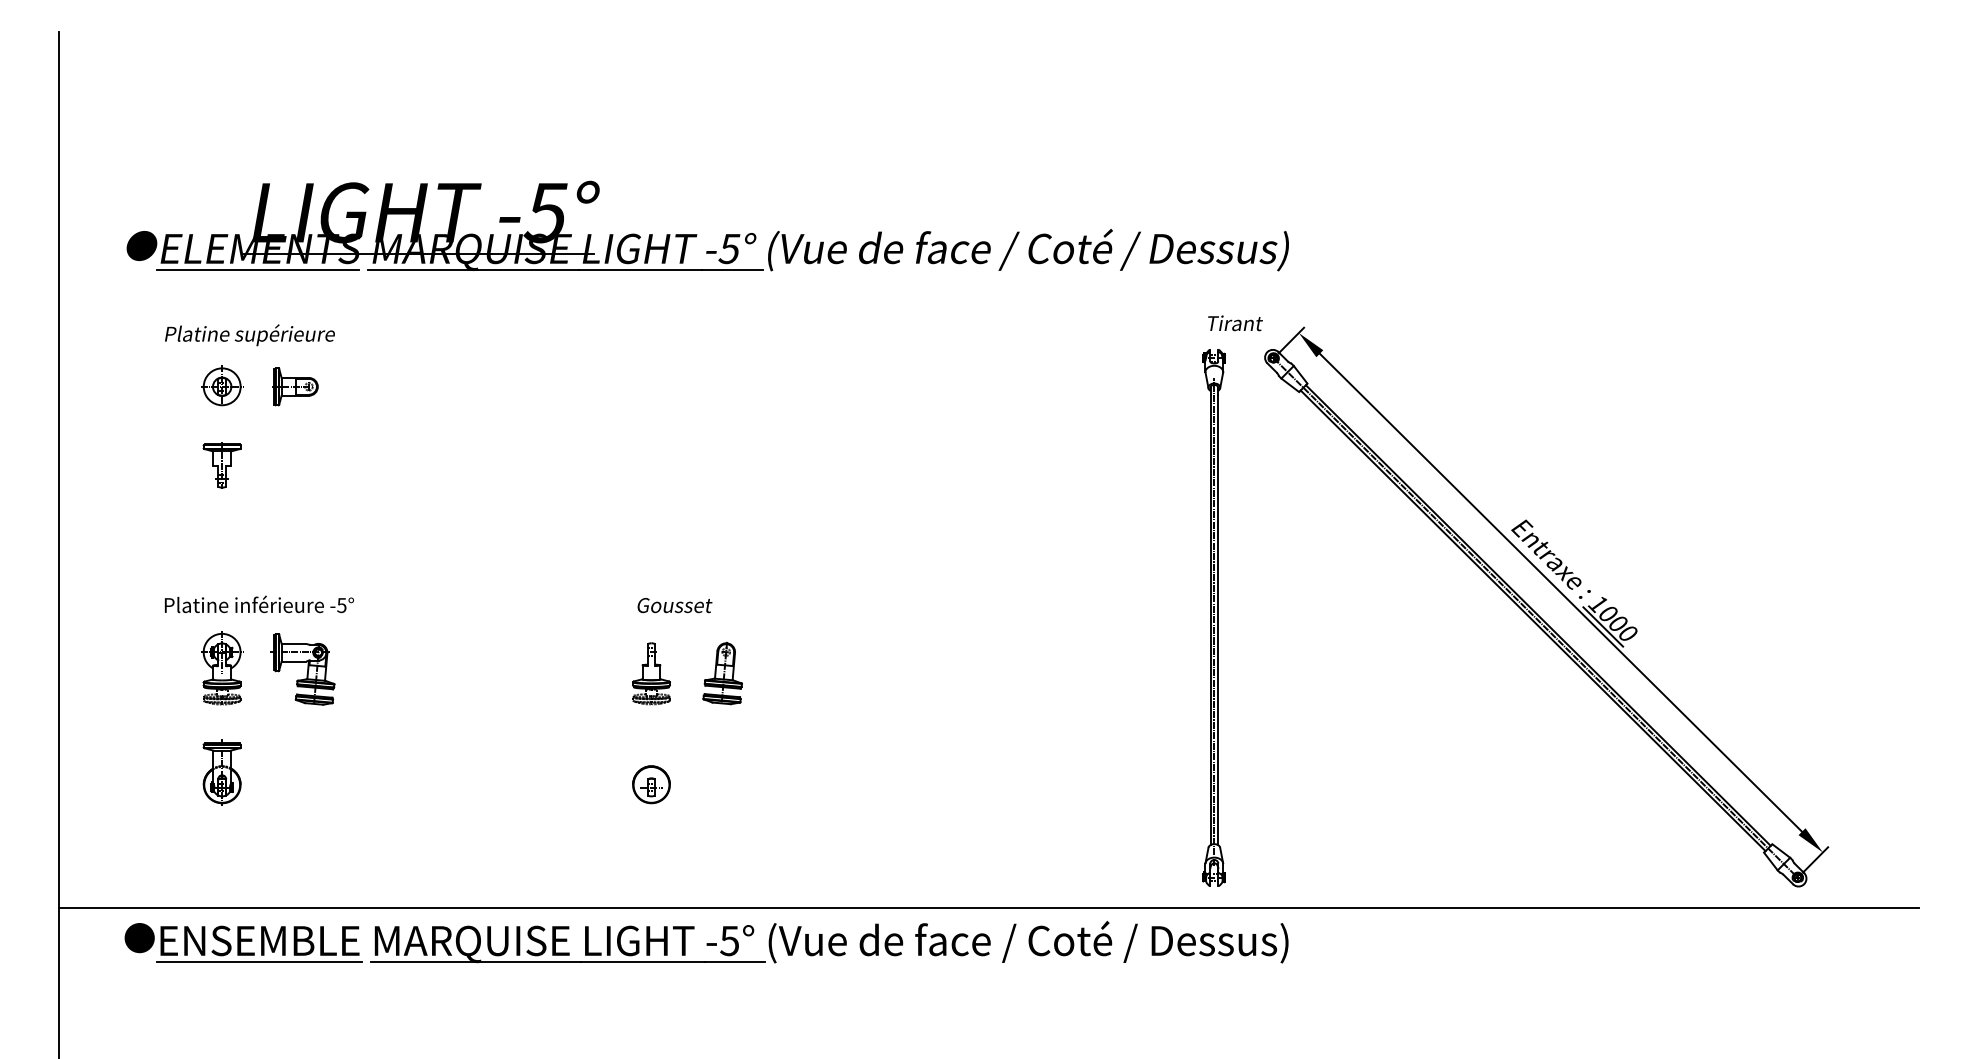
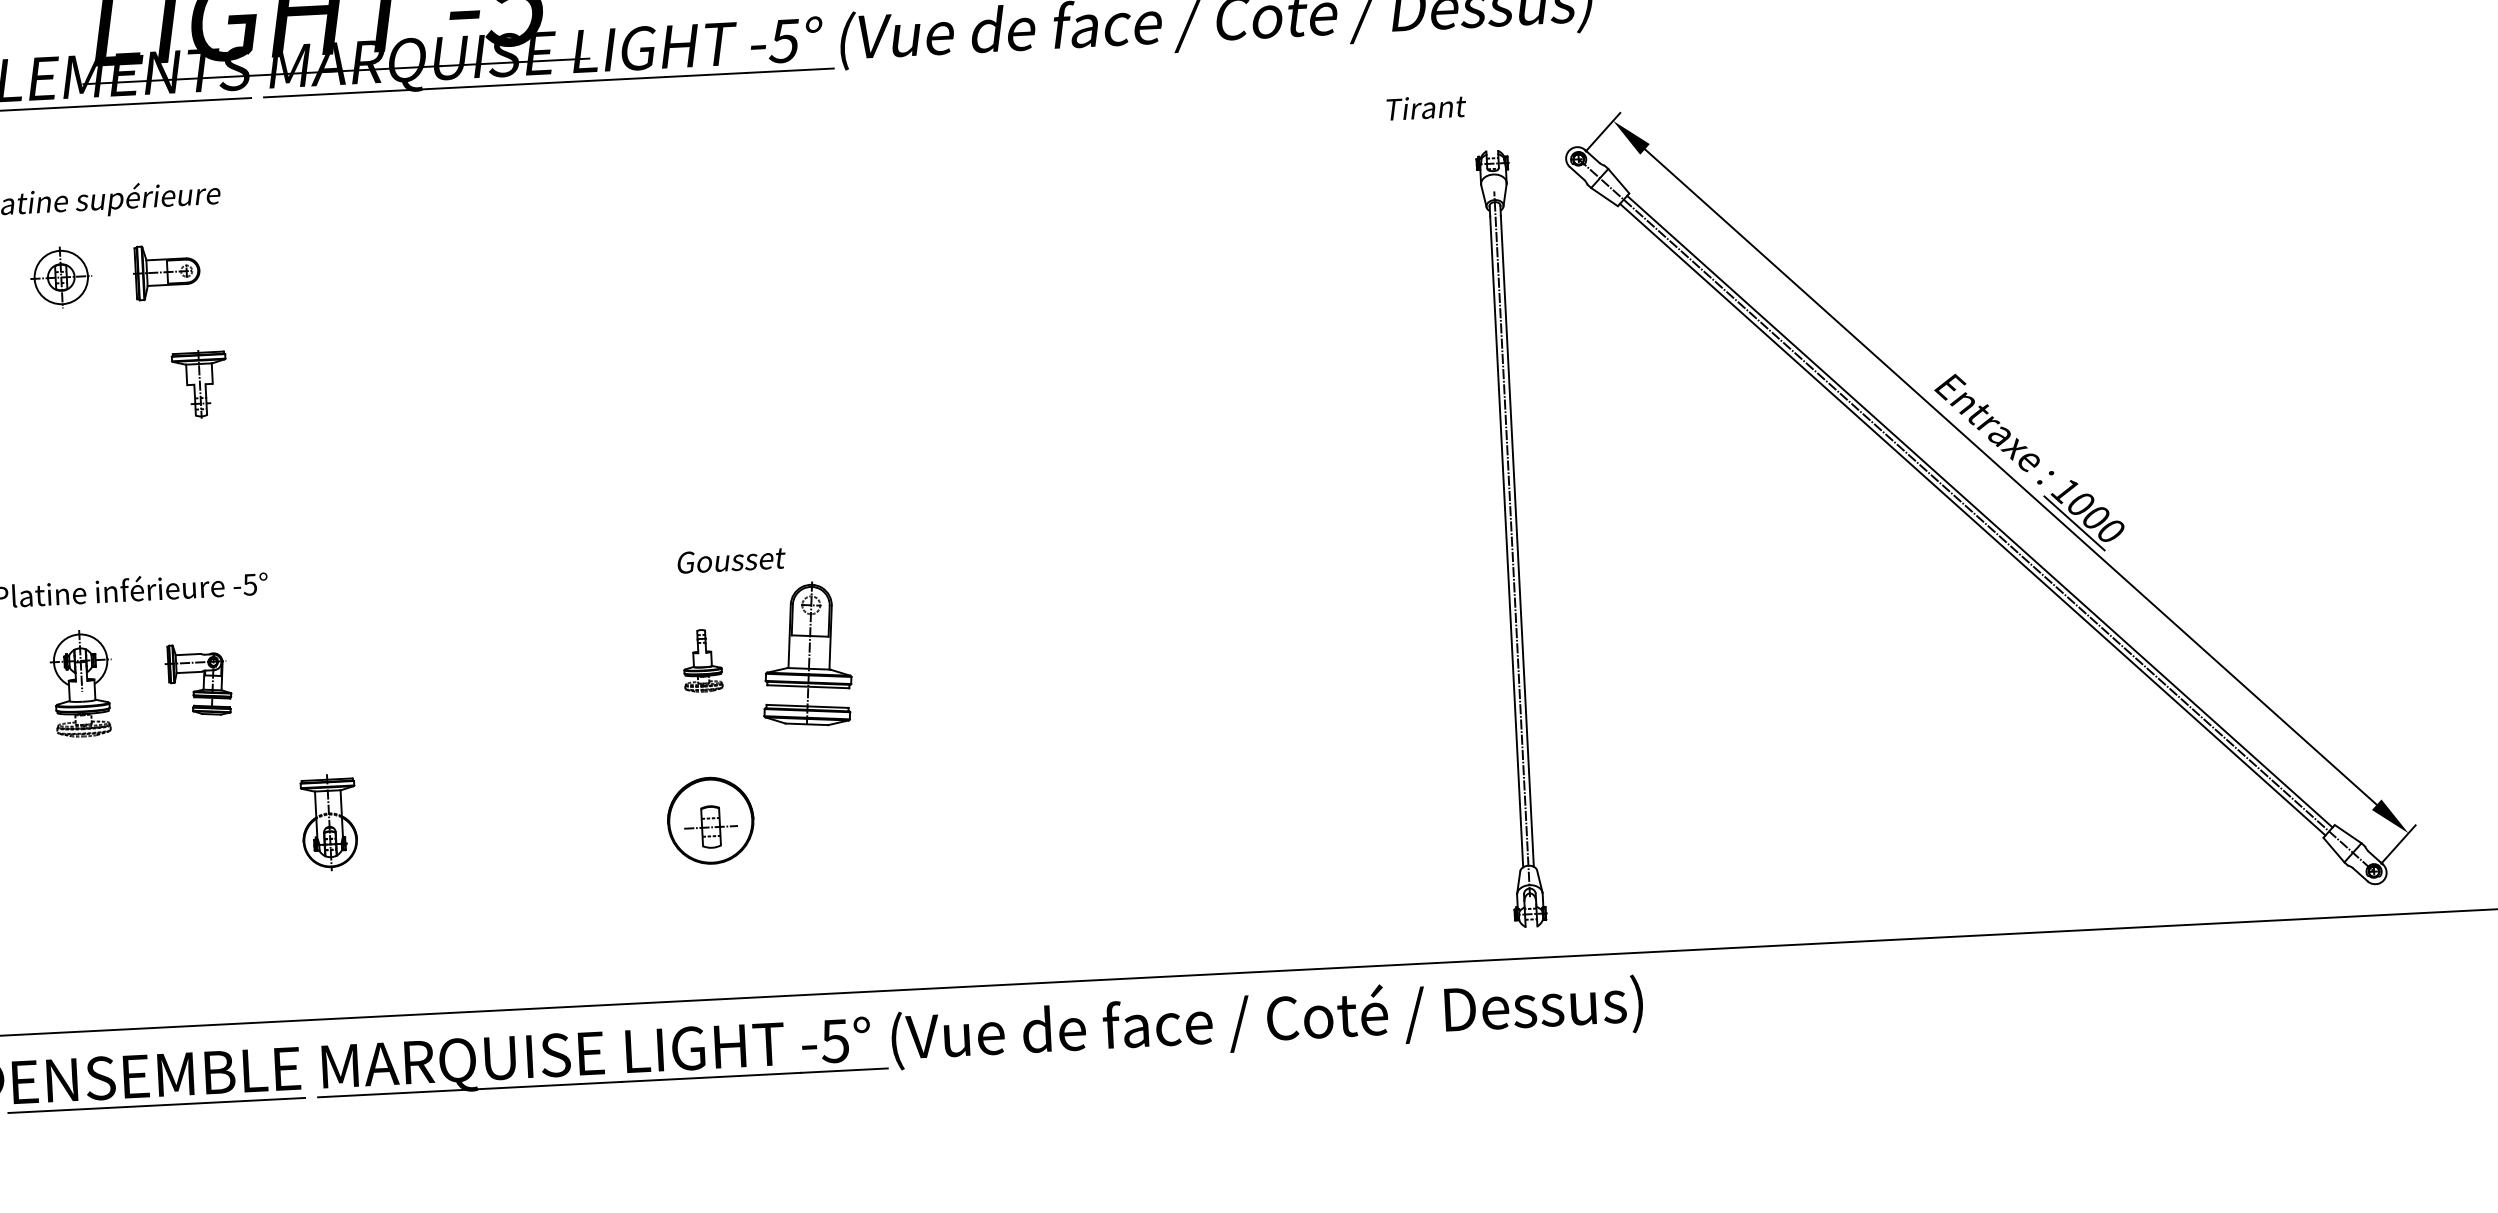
text: (1235, 323) -> (1426, 107), moved
part: (221, 465) -> (198, 384), moved
part: (302, 669) -> (198, 680), size x0.7
part: (651, 673) -> (702, 660), size x0.7
part: (722, 673) -> (805, 655), size x1.6
part: (221, 772) -> (328, 822), moved
part: (651, 784) -> (710, 820), size x1.6

